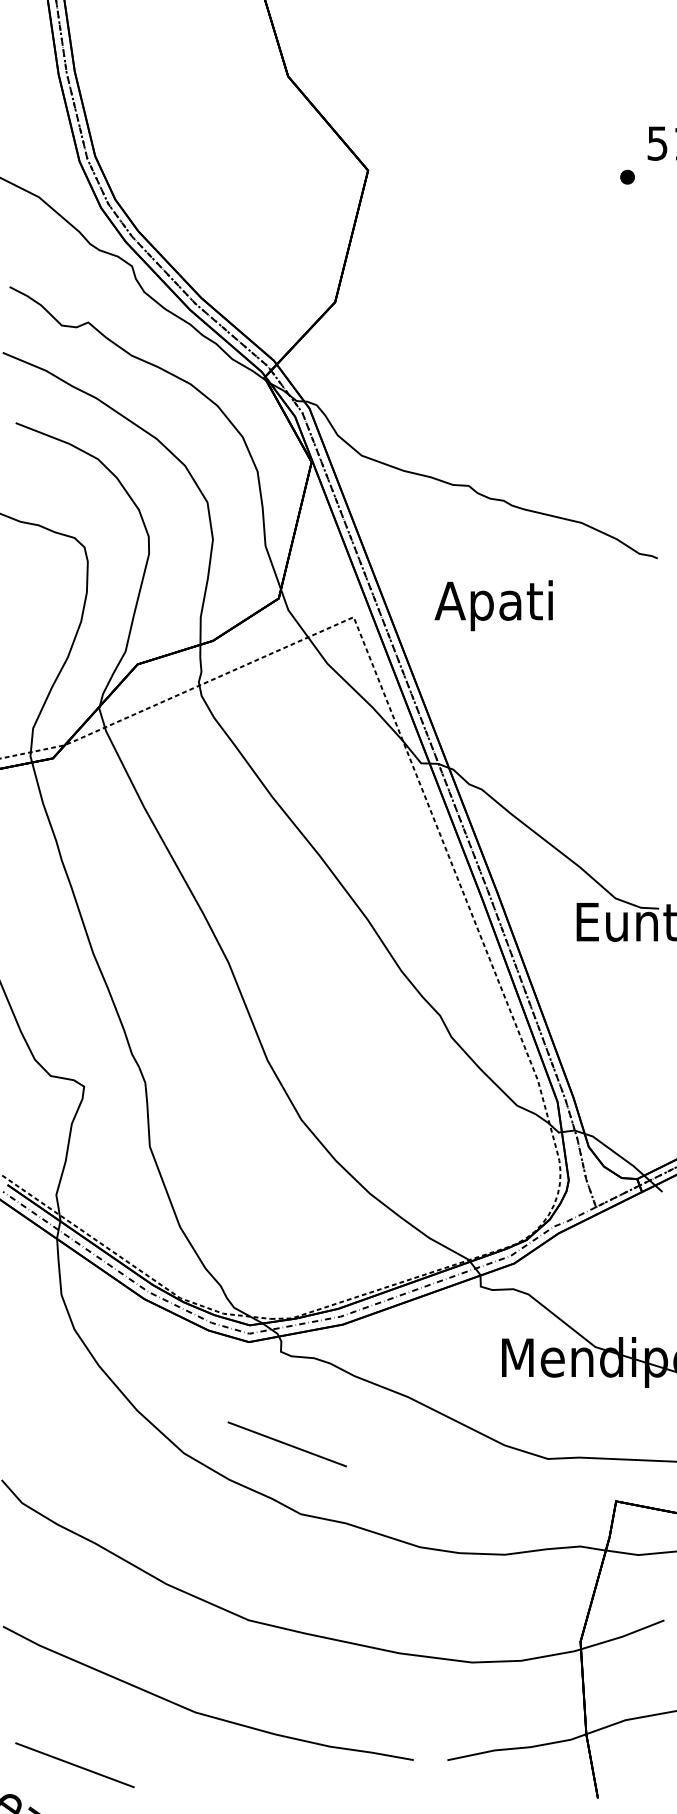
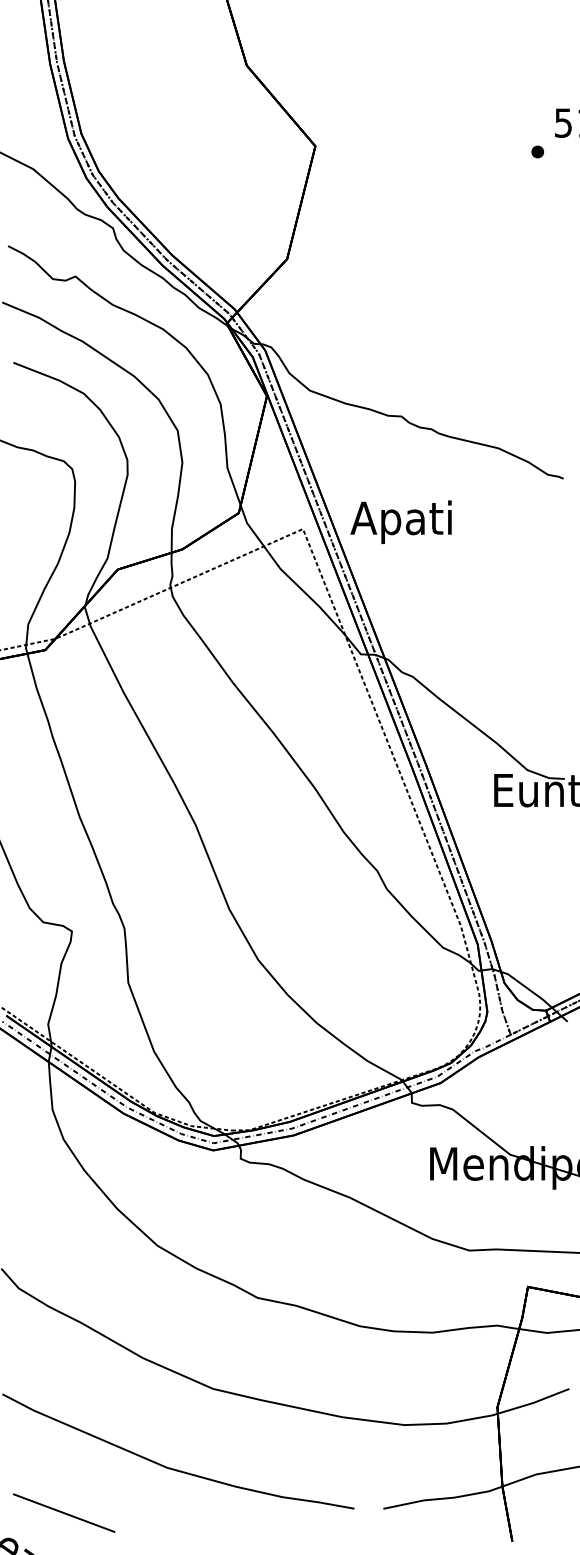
text: (493, 604) -> (400, 521), moved
line: (286, 1443) -> (245, 1237), removed

